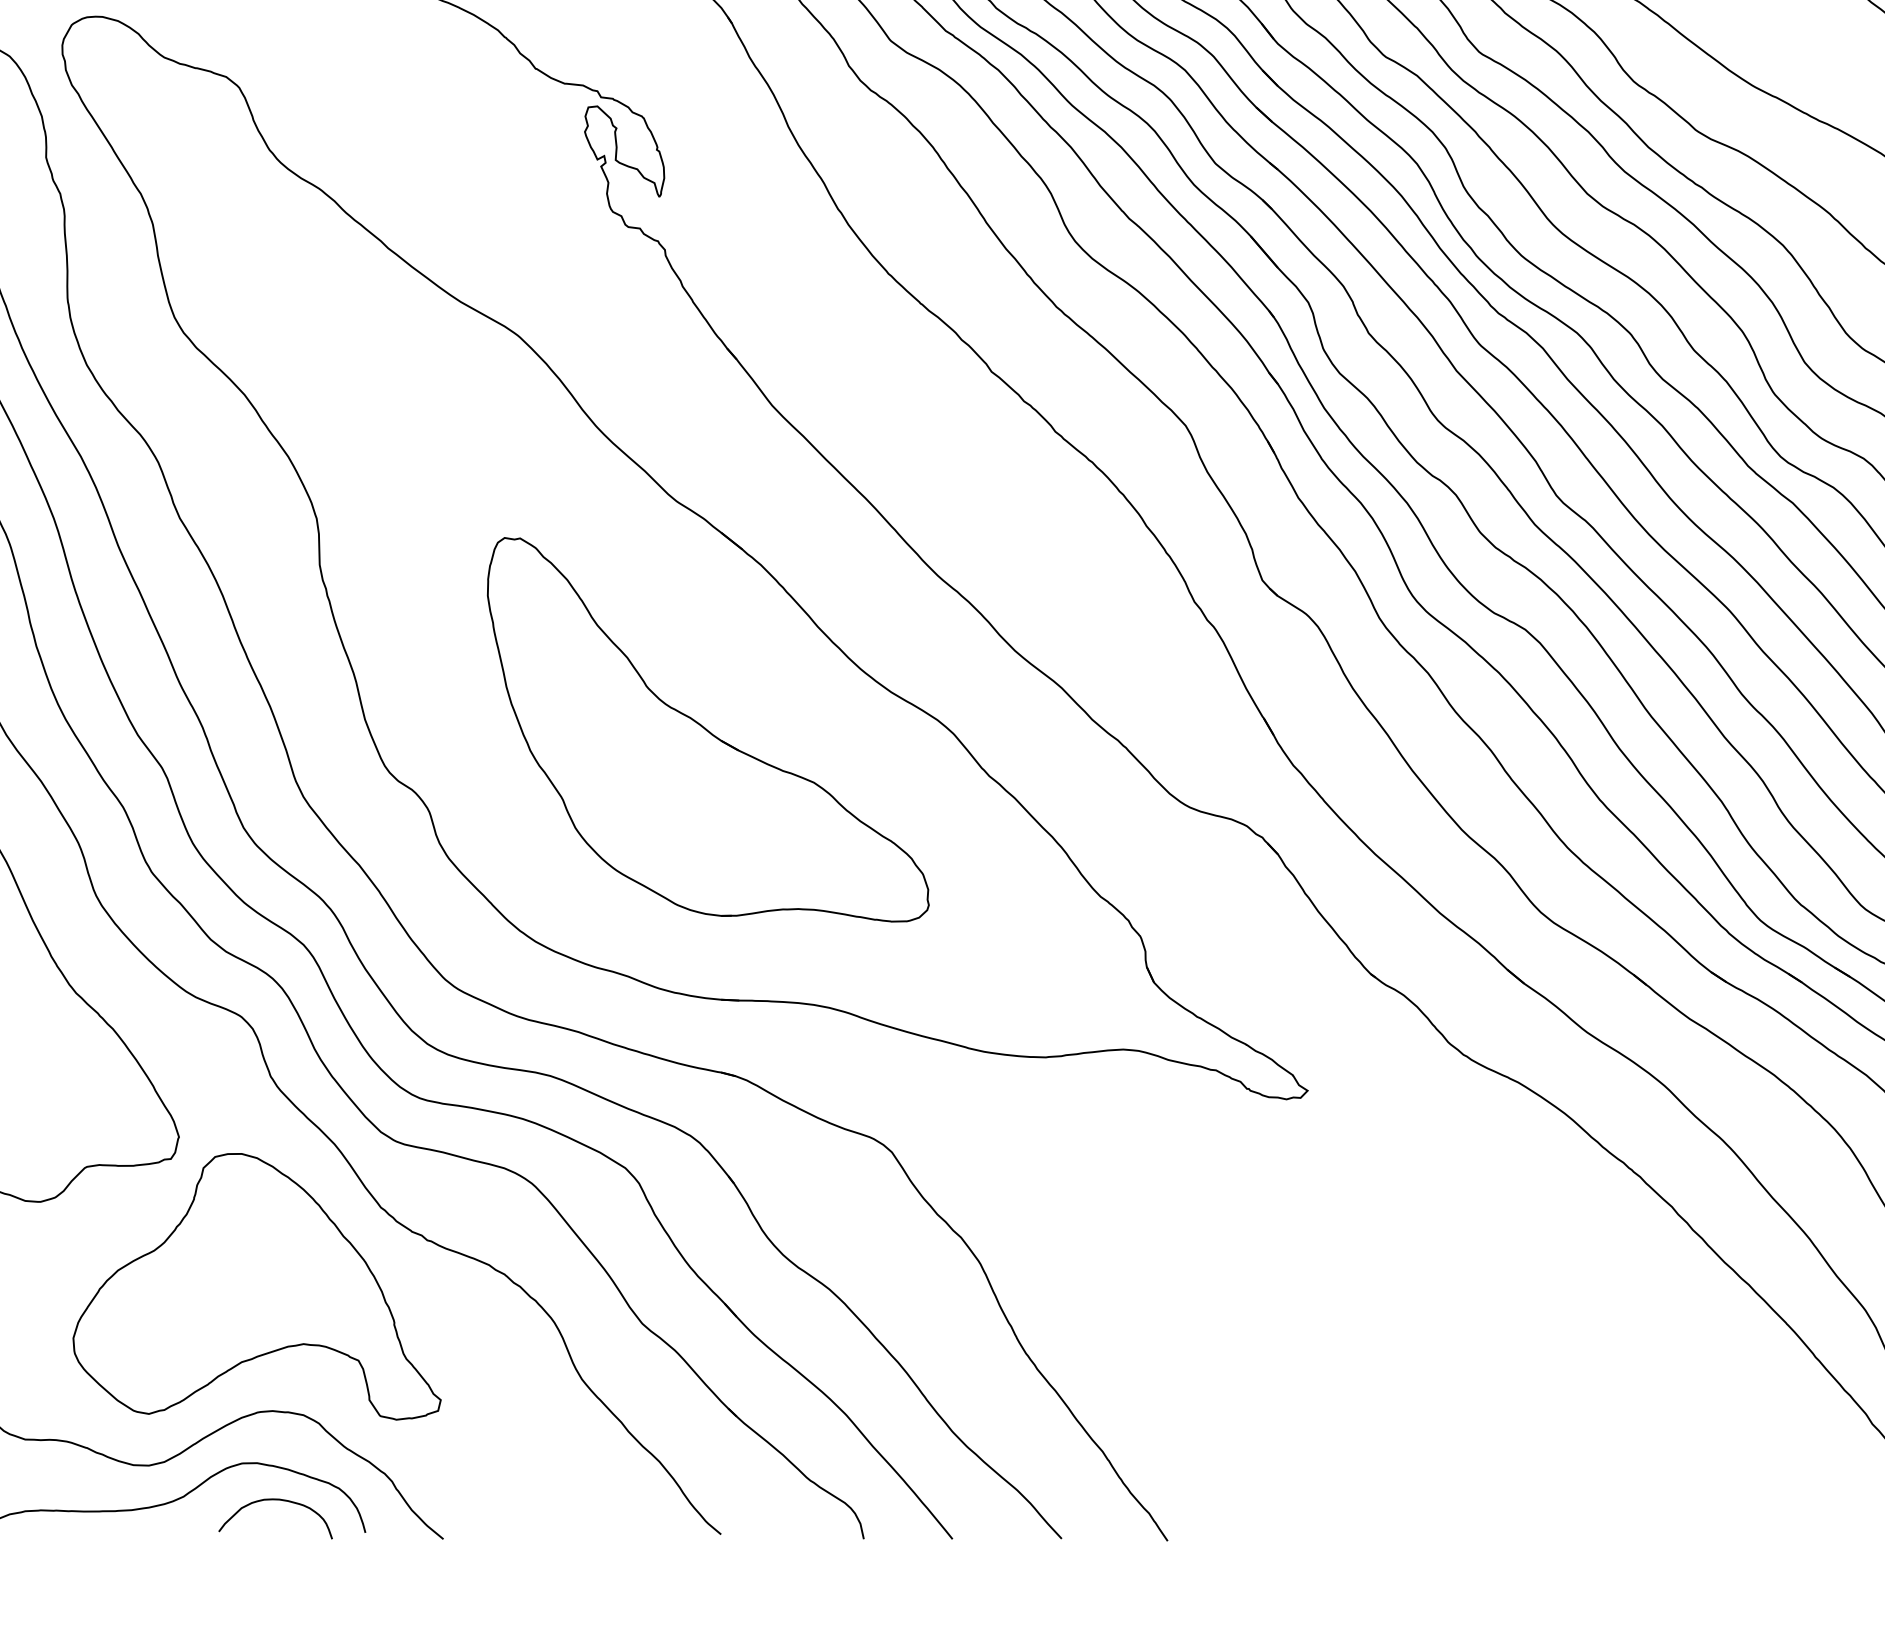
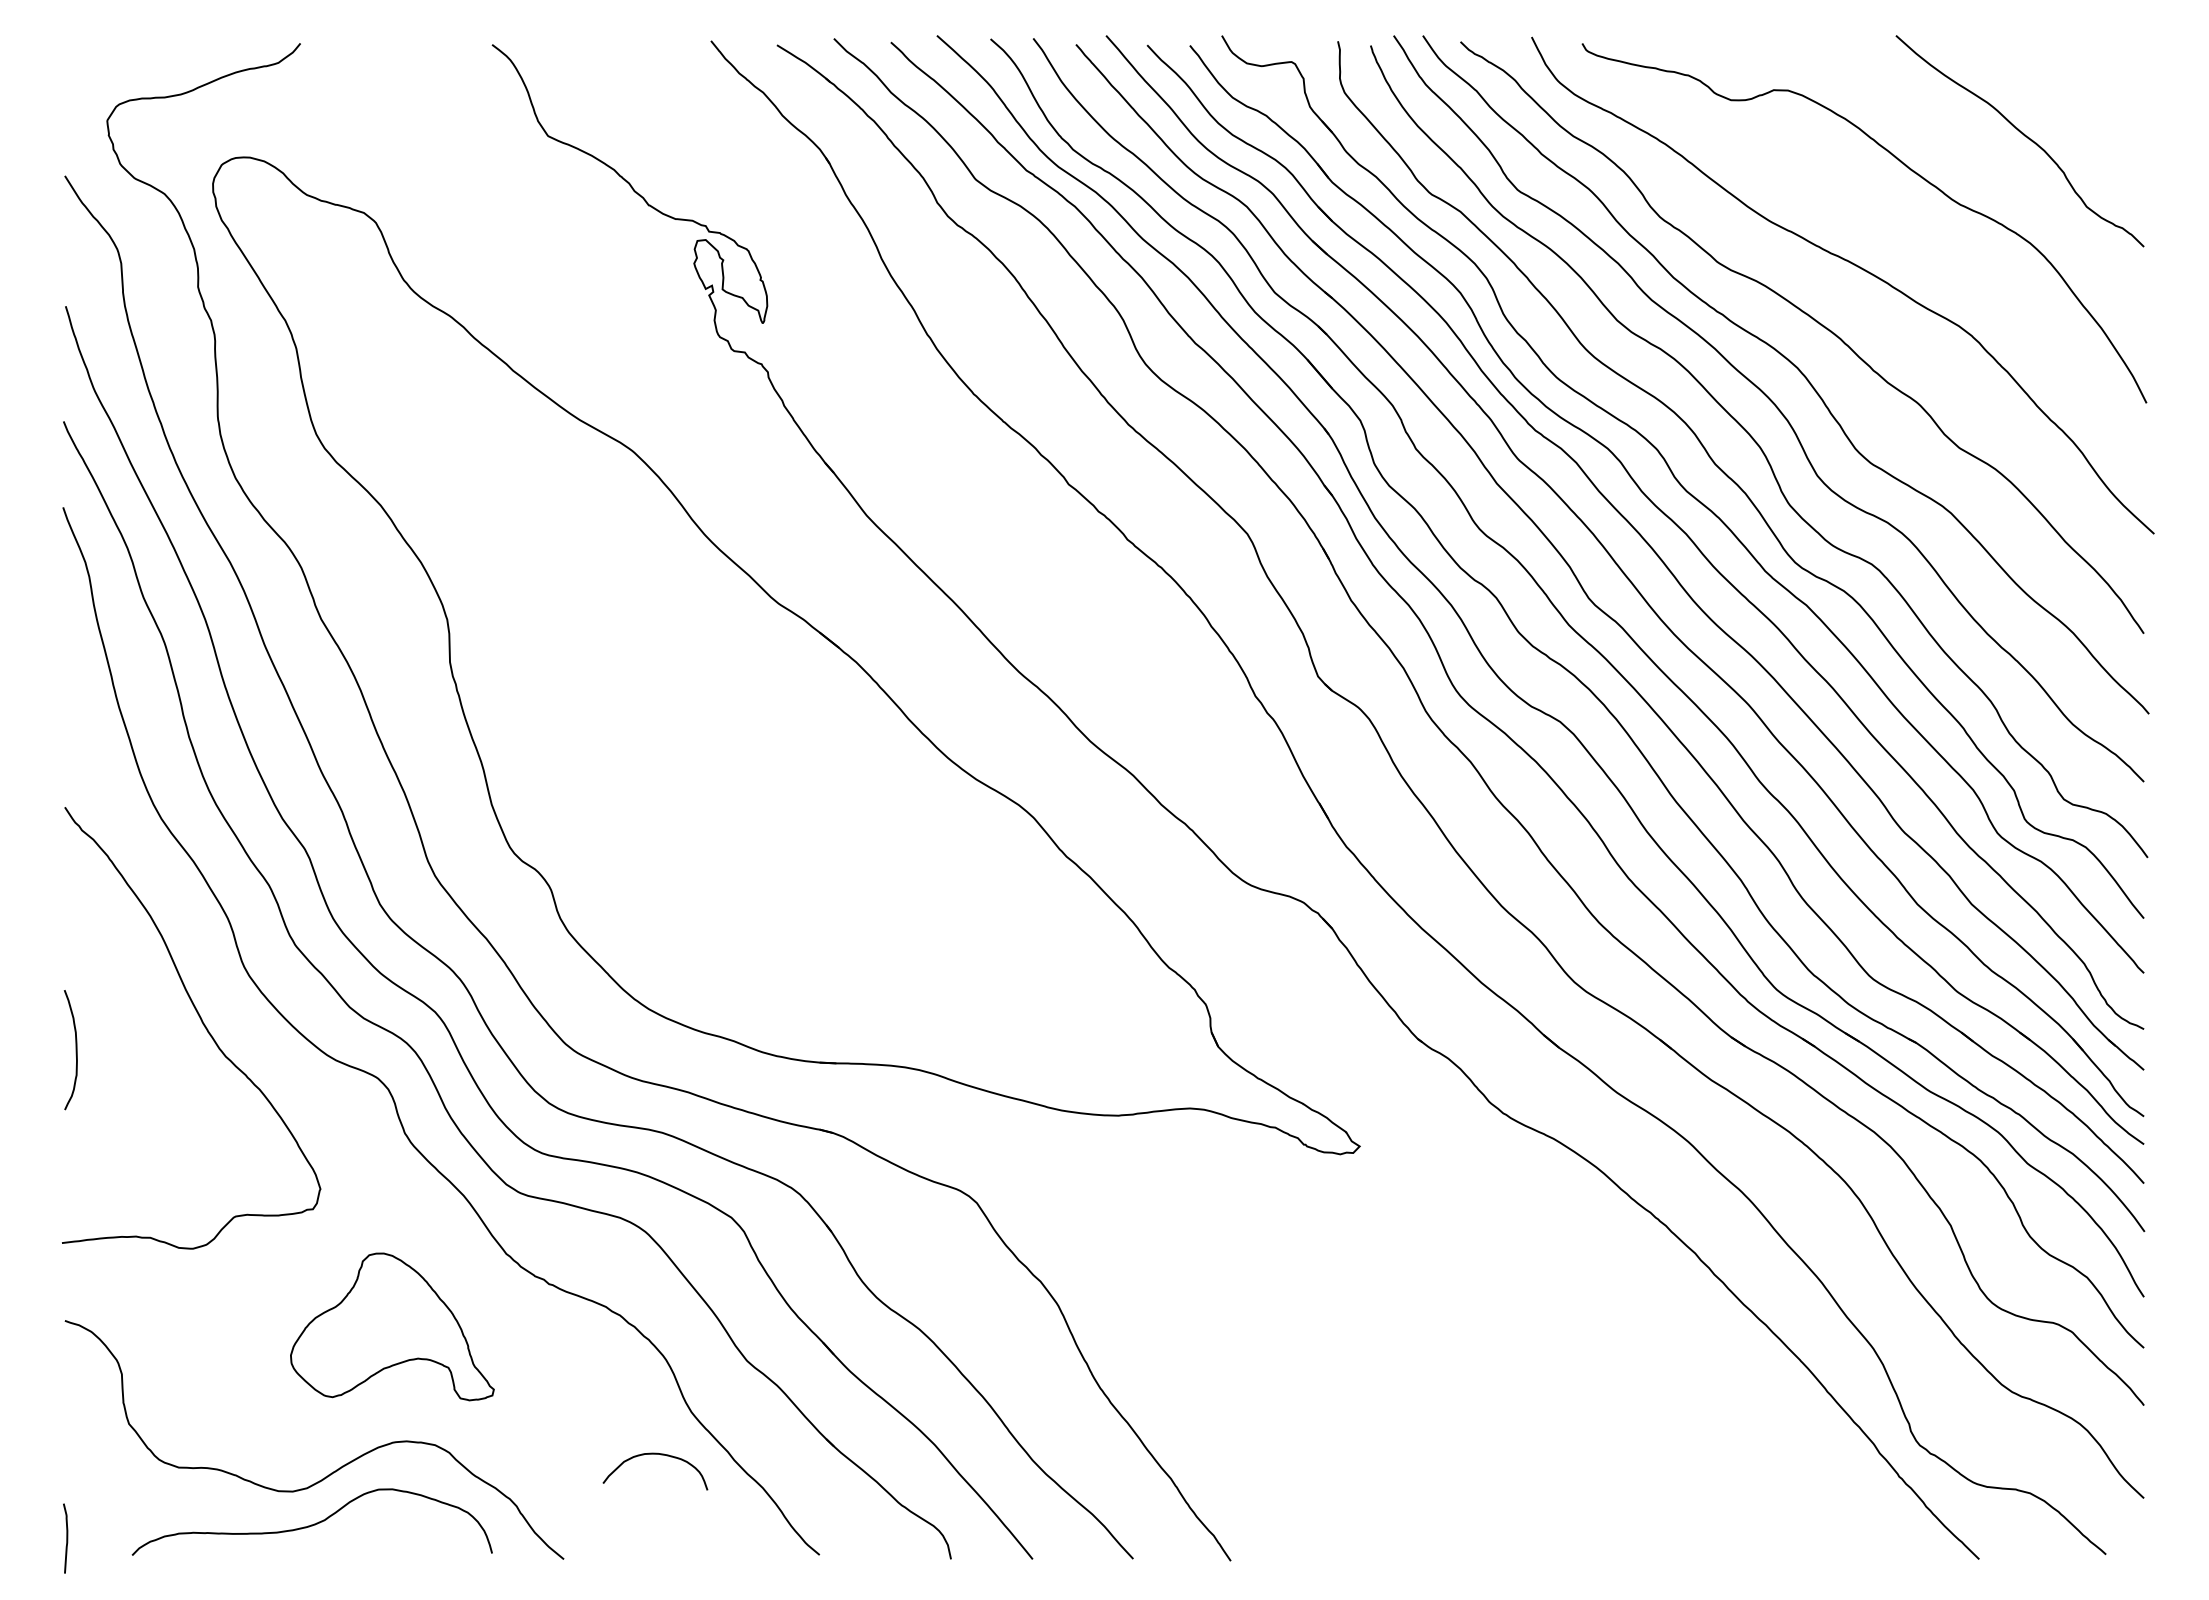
part: (707, 729) -> (807, 813), removed
part: (257, 1286) -> (392, 1326), size x0.6
curve: (275, 1500) -> (655, 1454), moved

